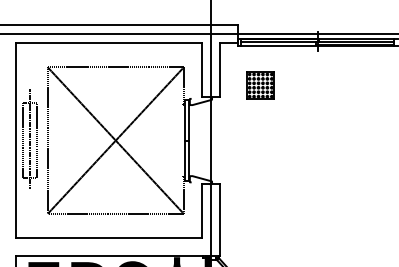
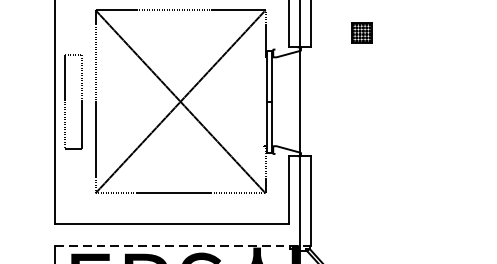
part: (260, 85) -> (361, 32), size x0.6
line: (29, 138) -> (72, 99), removed
line: (118, 256) -> (183, 246), solid -> dashed

